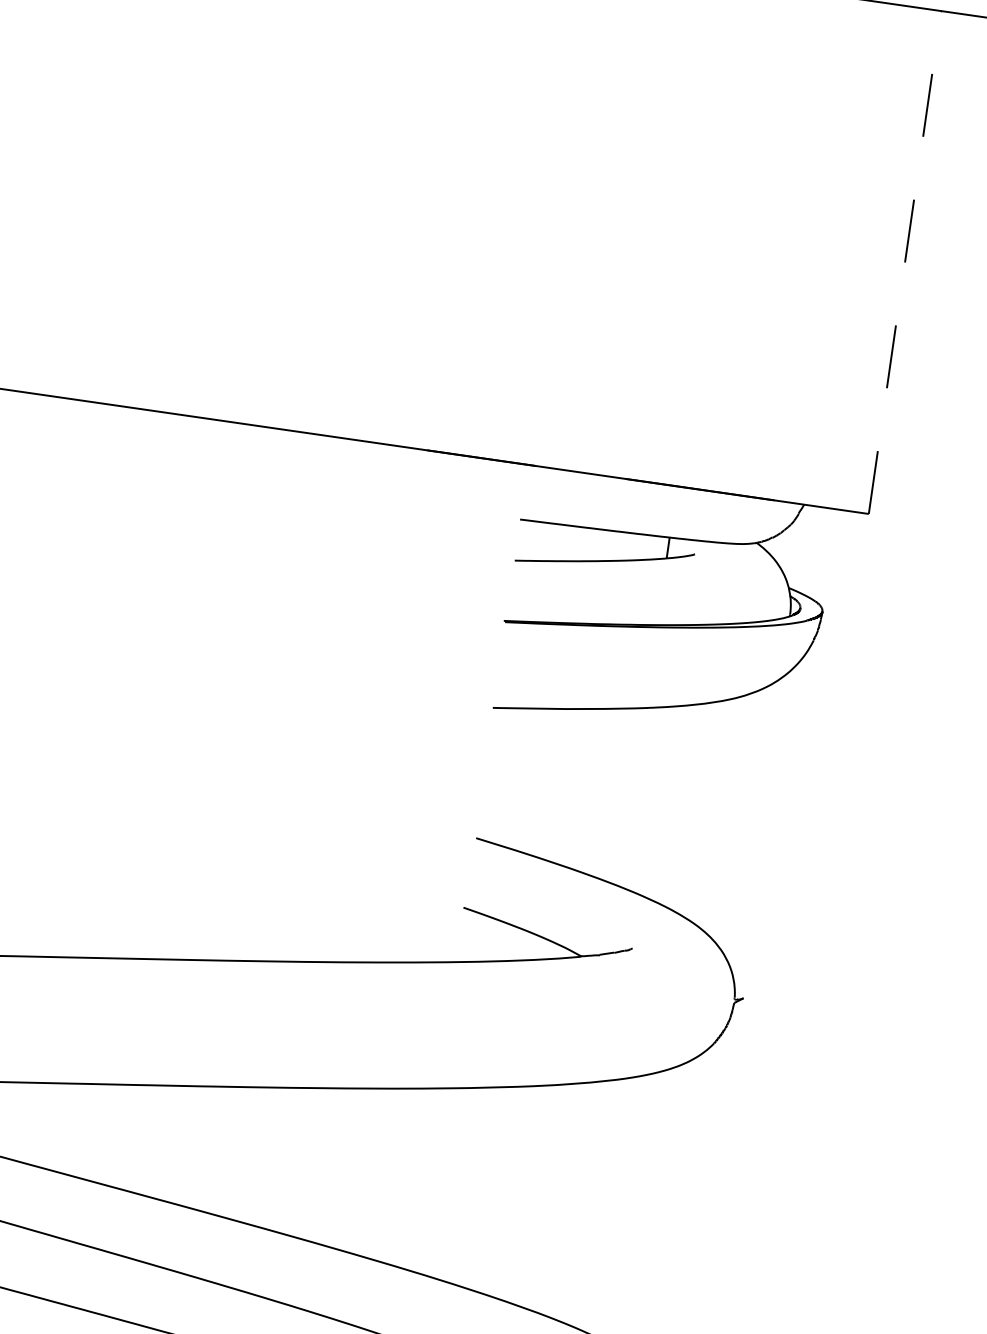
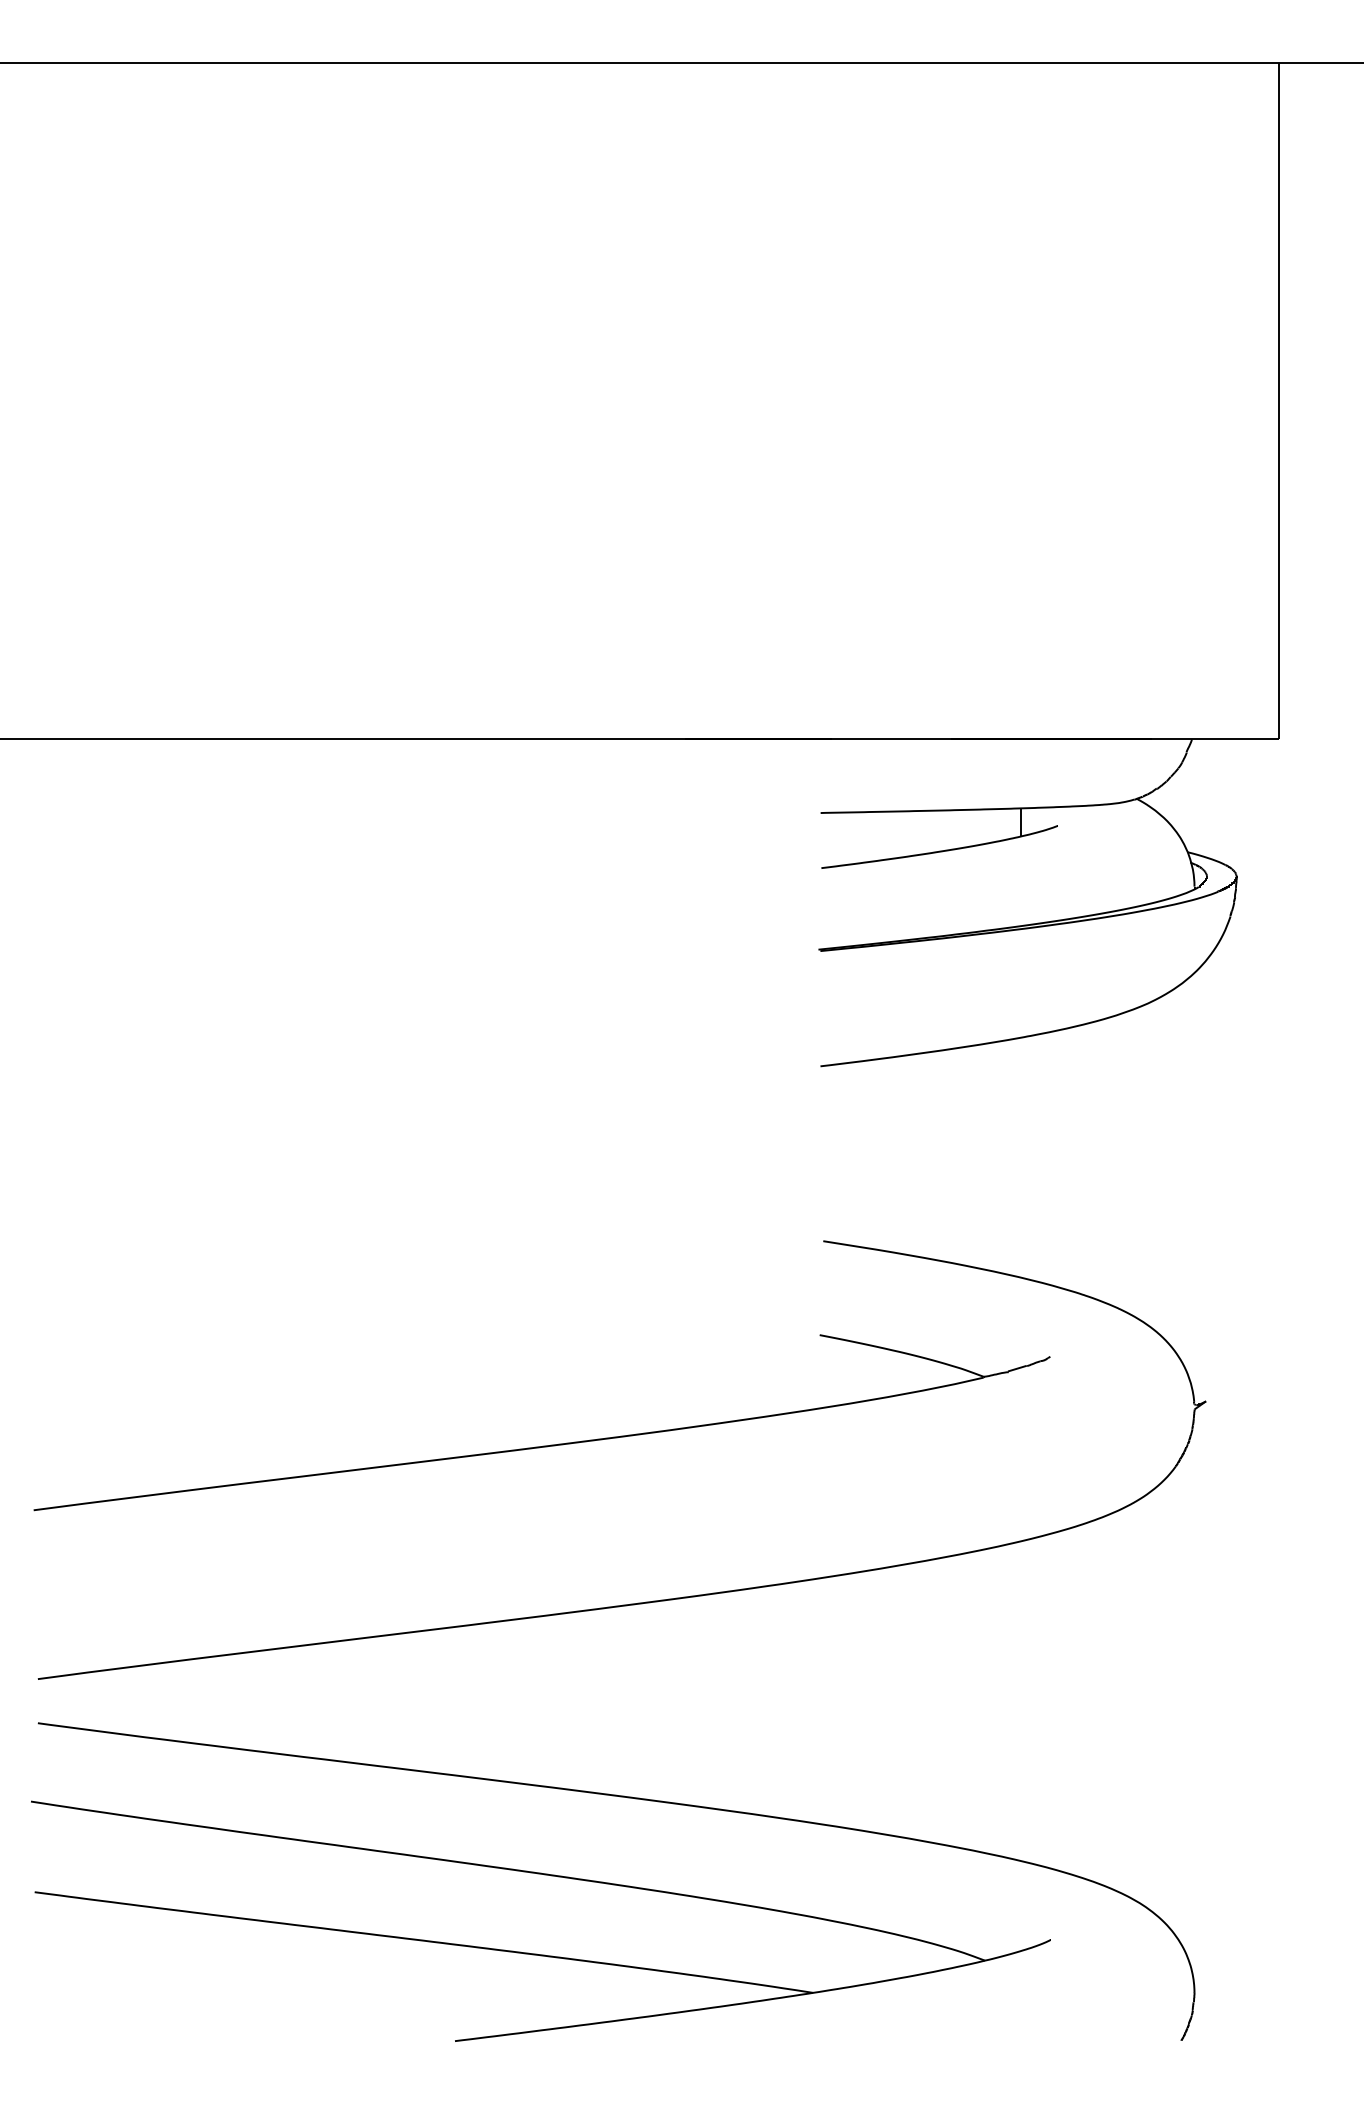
line: (905, 261) -> (1279, 400), dashed -> solid

